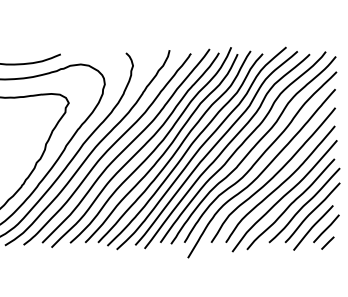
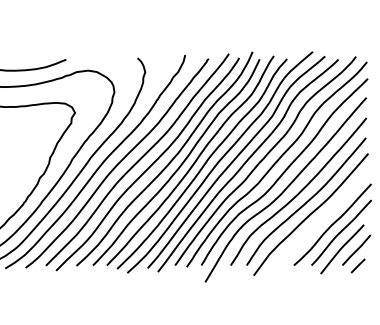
curve: (290, 204) -> (317, 223), removed

